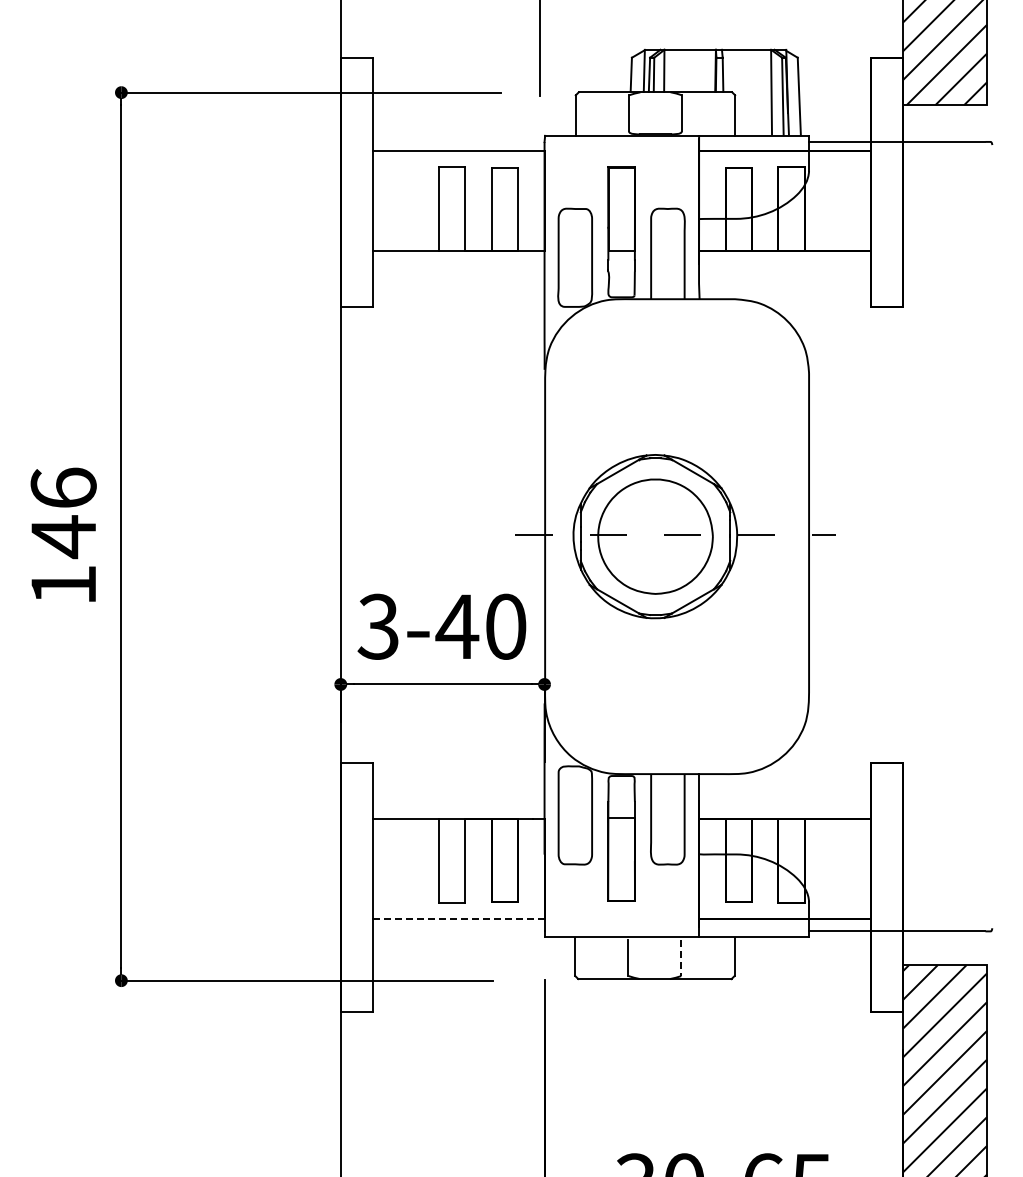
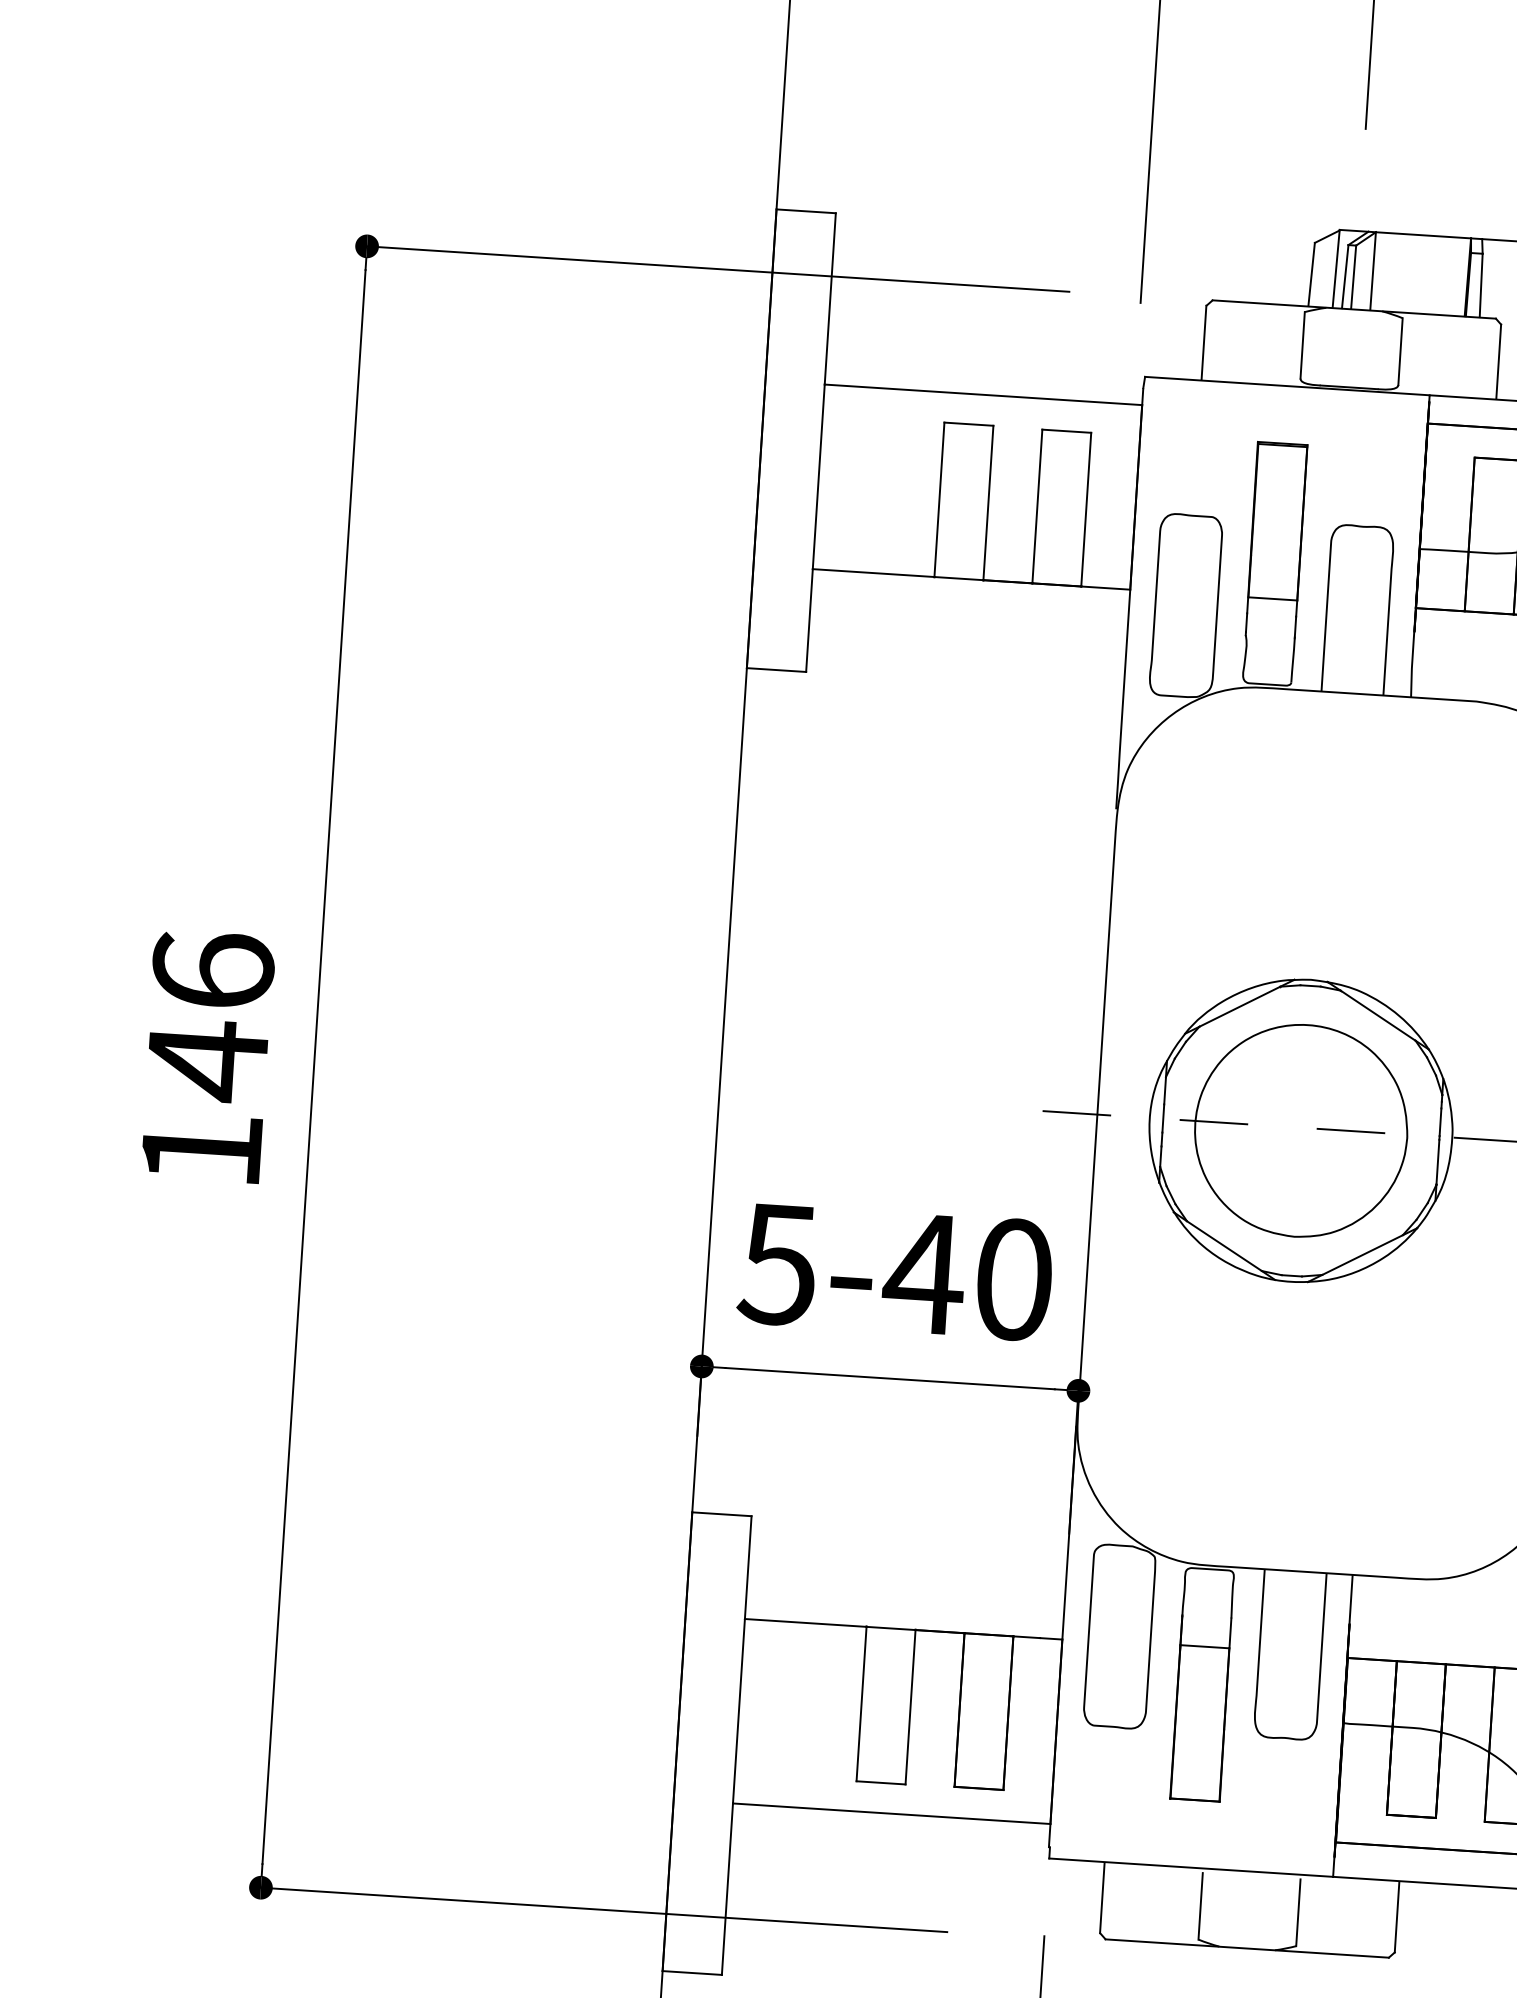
text: (377, 626) -> (776, 1263), 3-40 -> 5-40
line: (458, 918) -> (891, 1813), dashed -> solid
line: (681, 958) -> (1298, 1913), dashed -> solid

